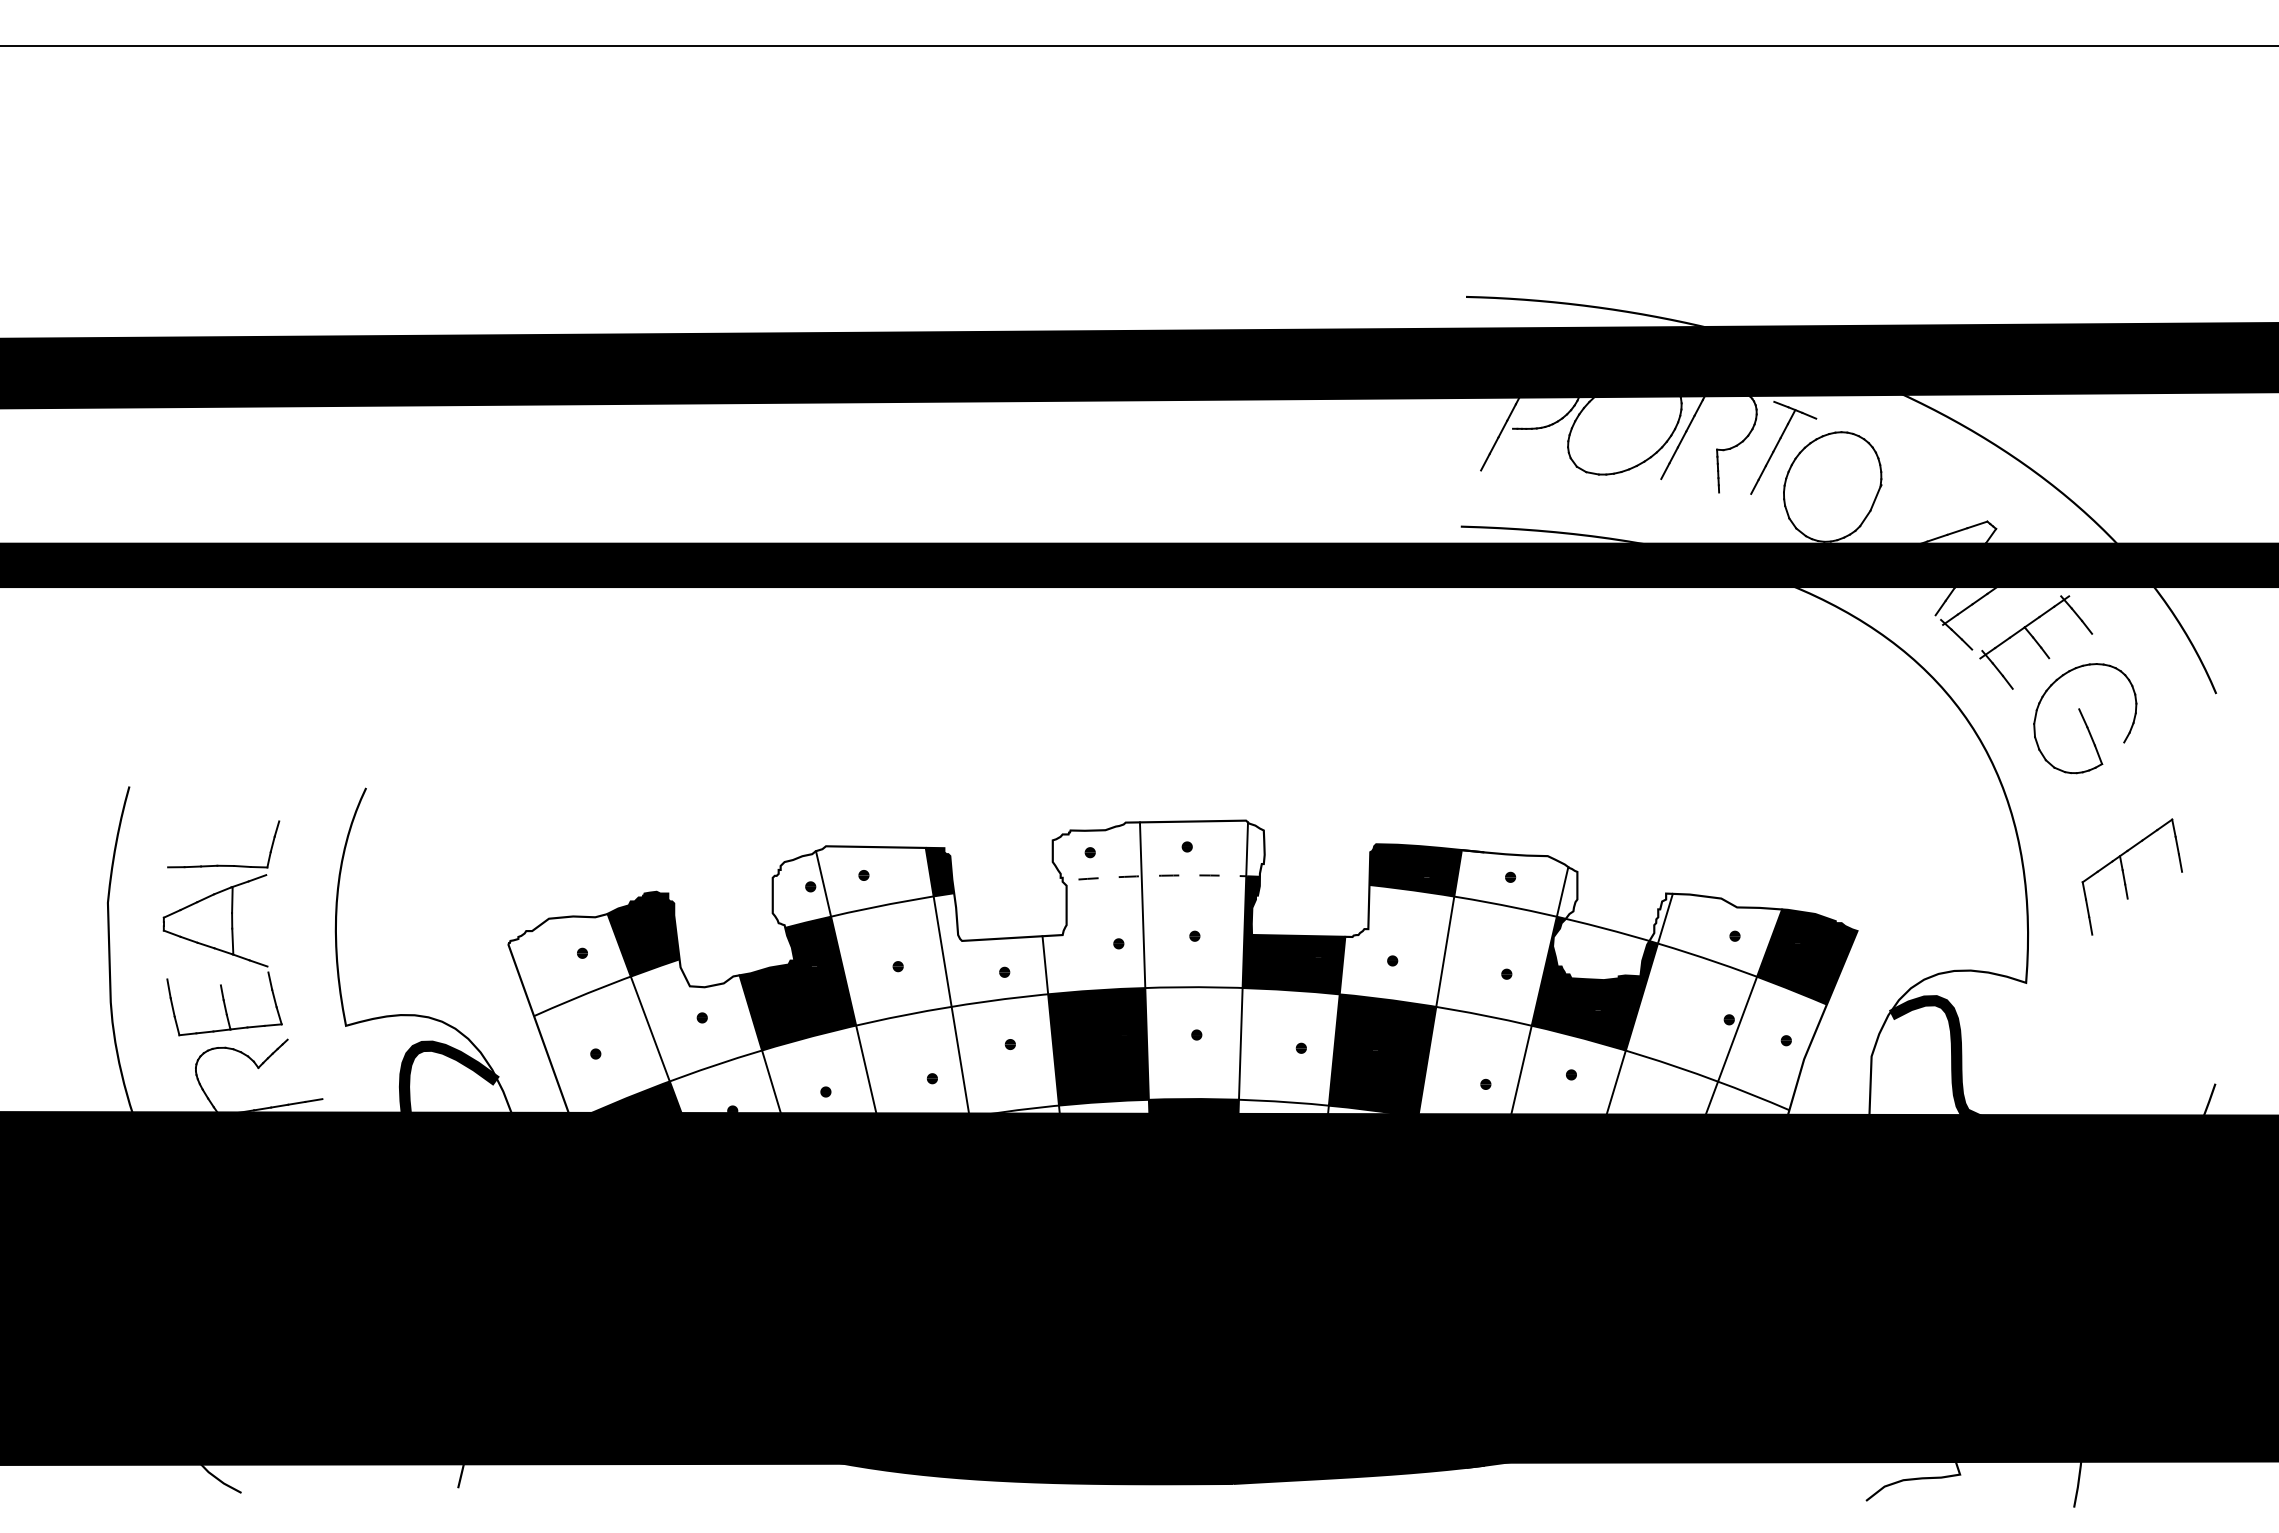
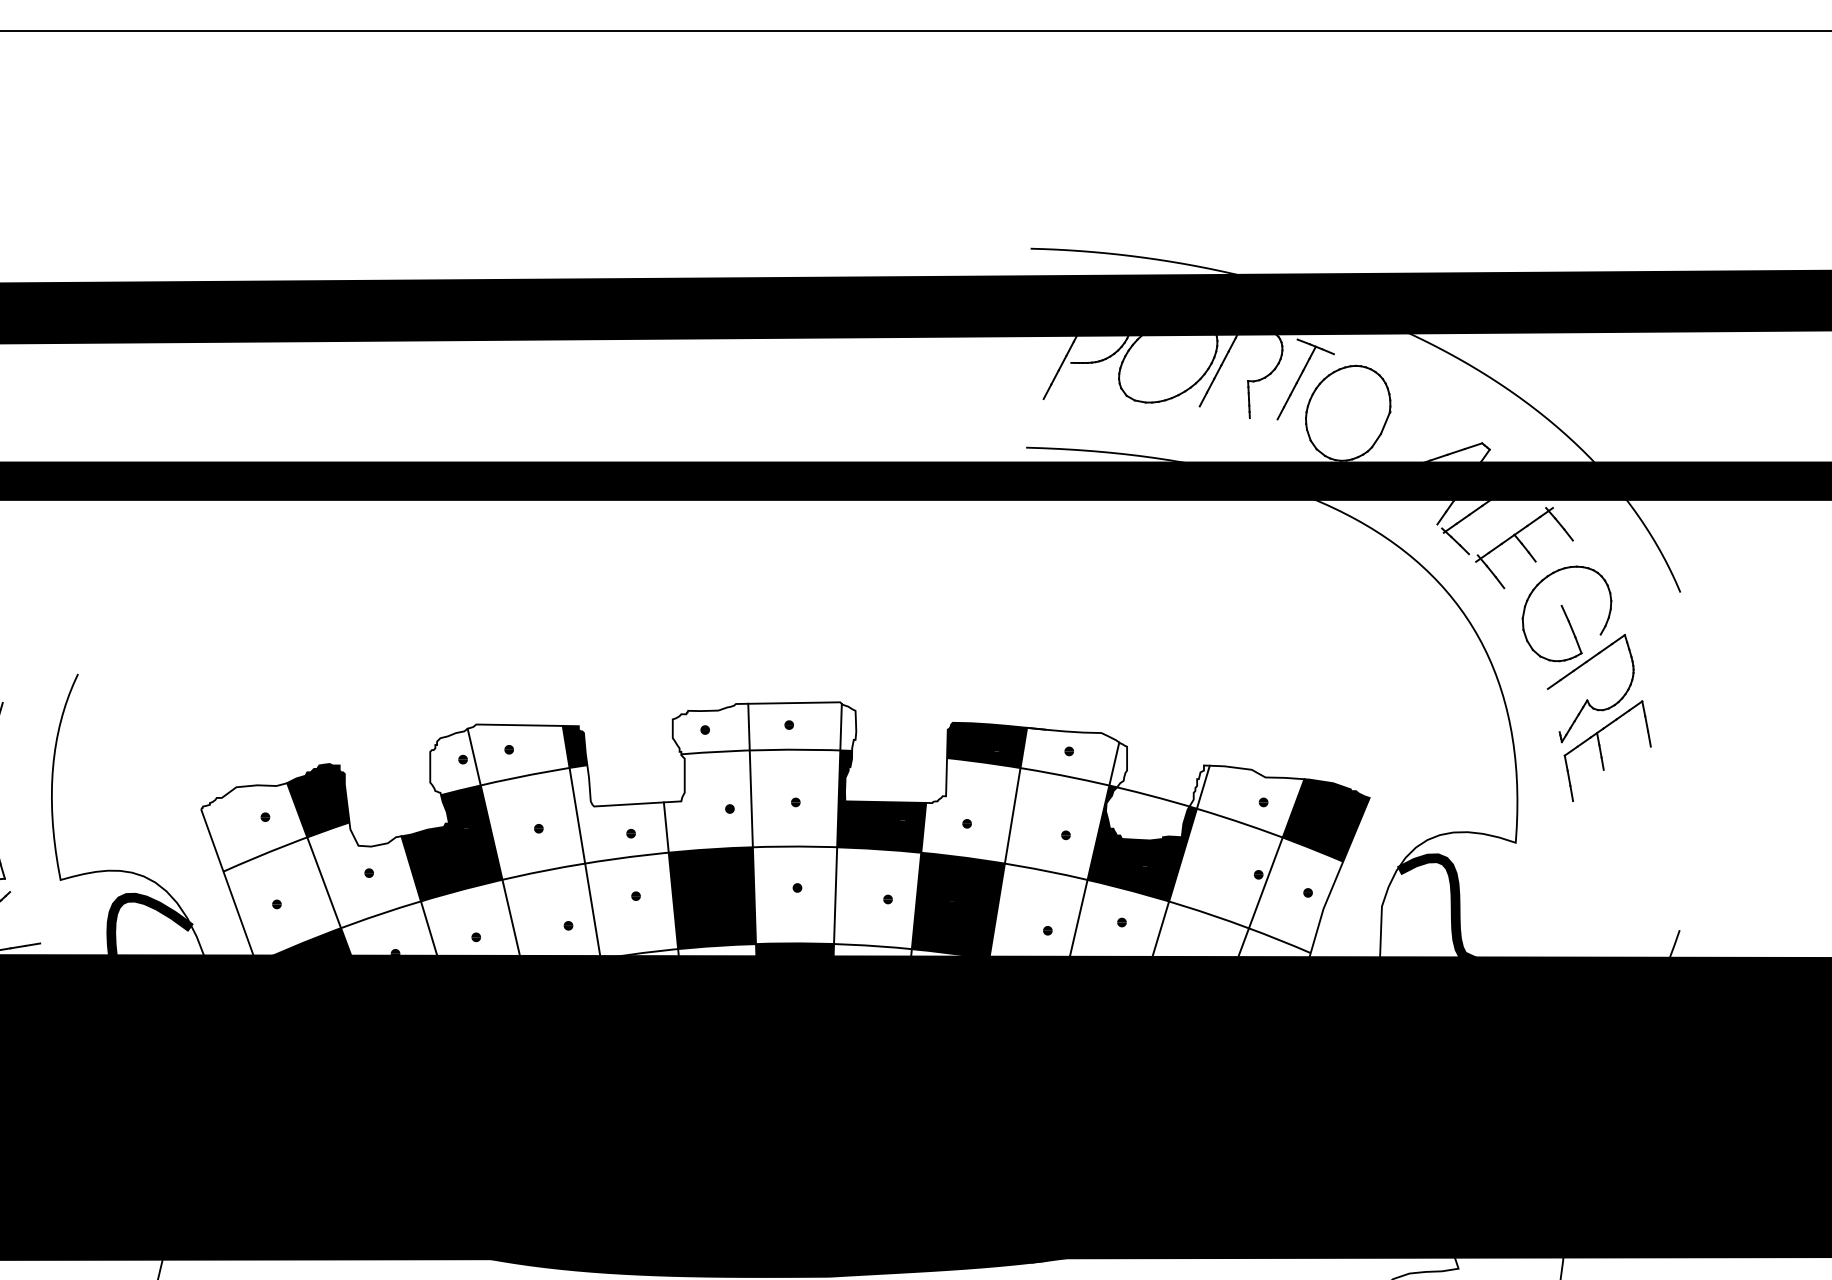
part: (2109, 817) -> (1587, 699), added
arc: (1161, 875) -> (766, 749), dashed -> solid

